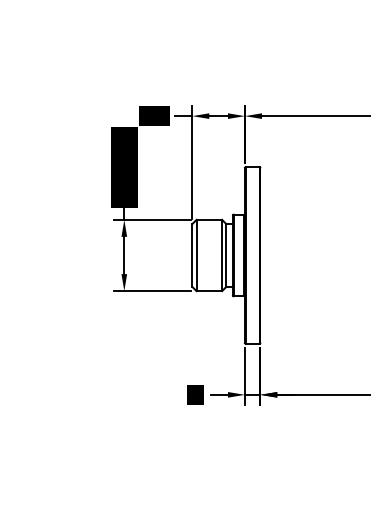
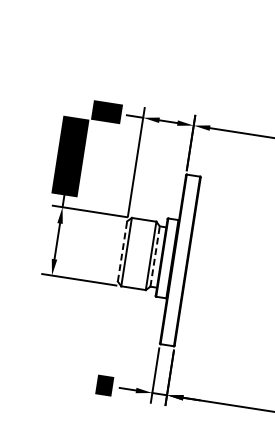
line: (192, 255) -> (122, 251), solid -> dashed
line: (226, 255) -> (155, 256), solid -> dashed

